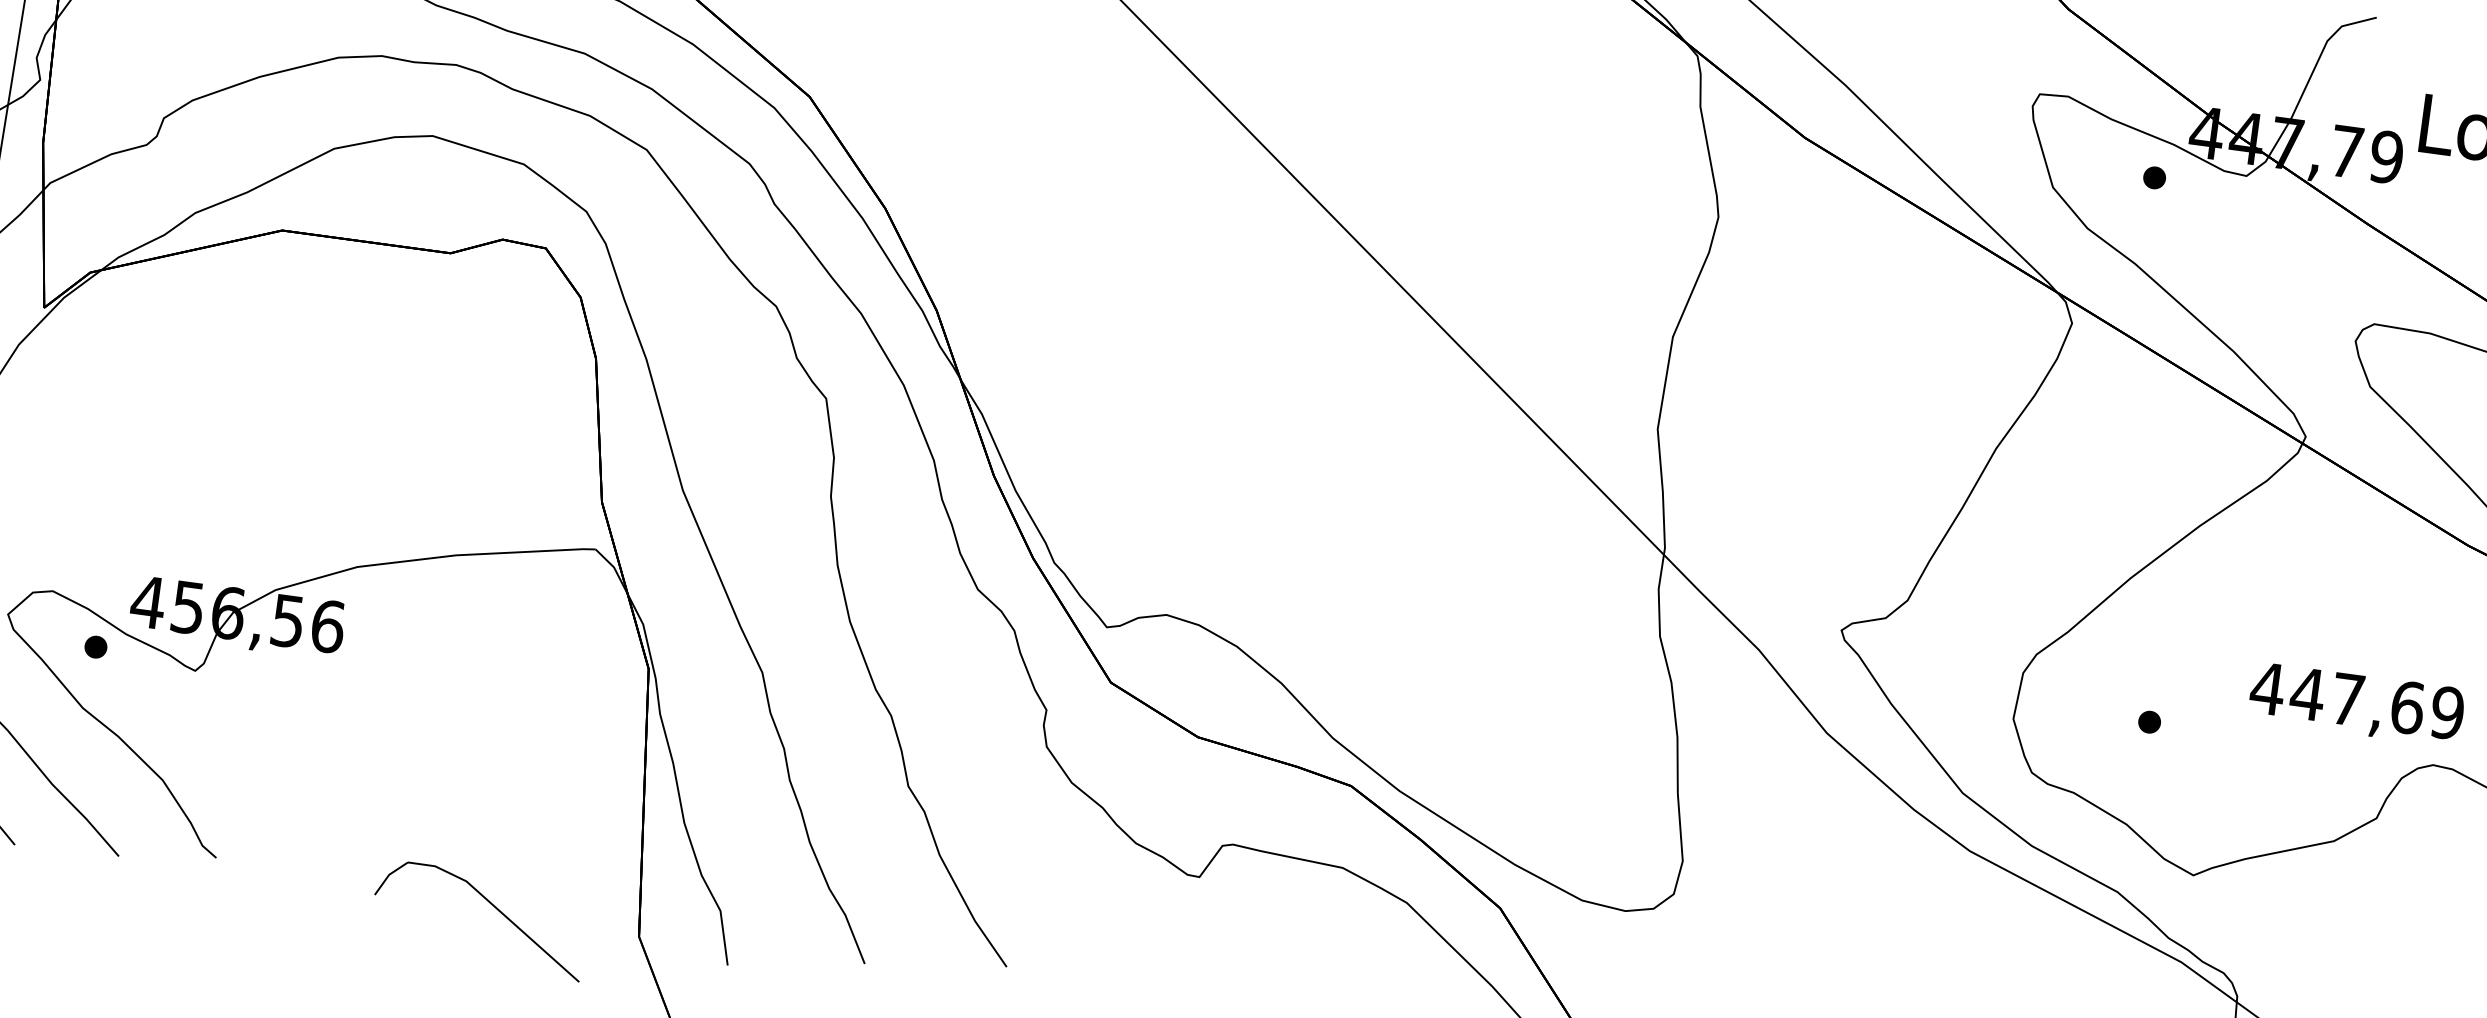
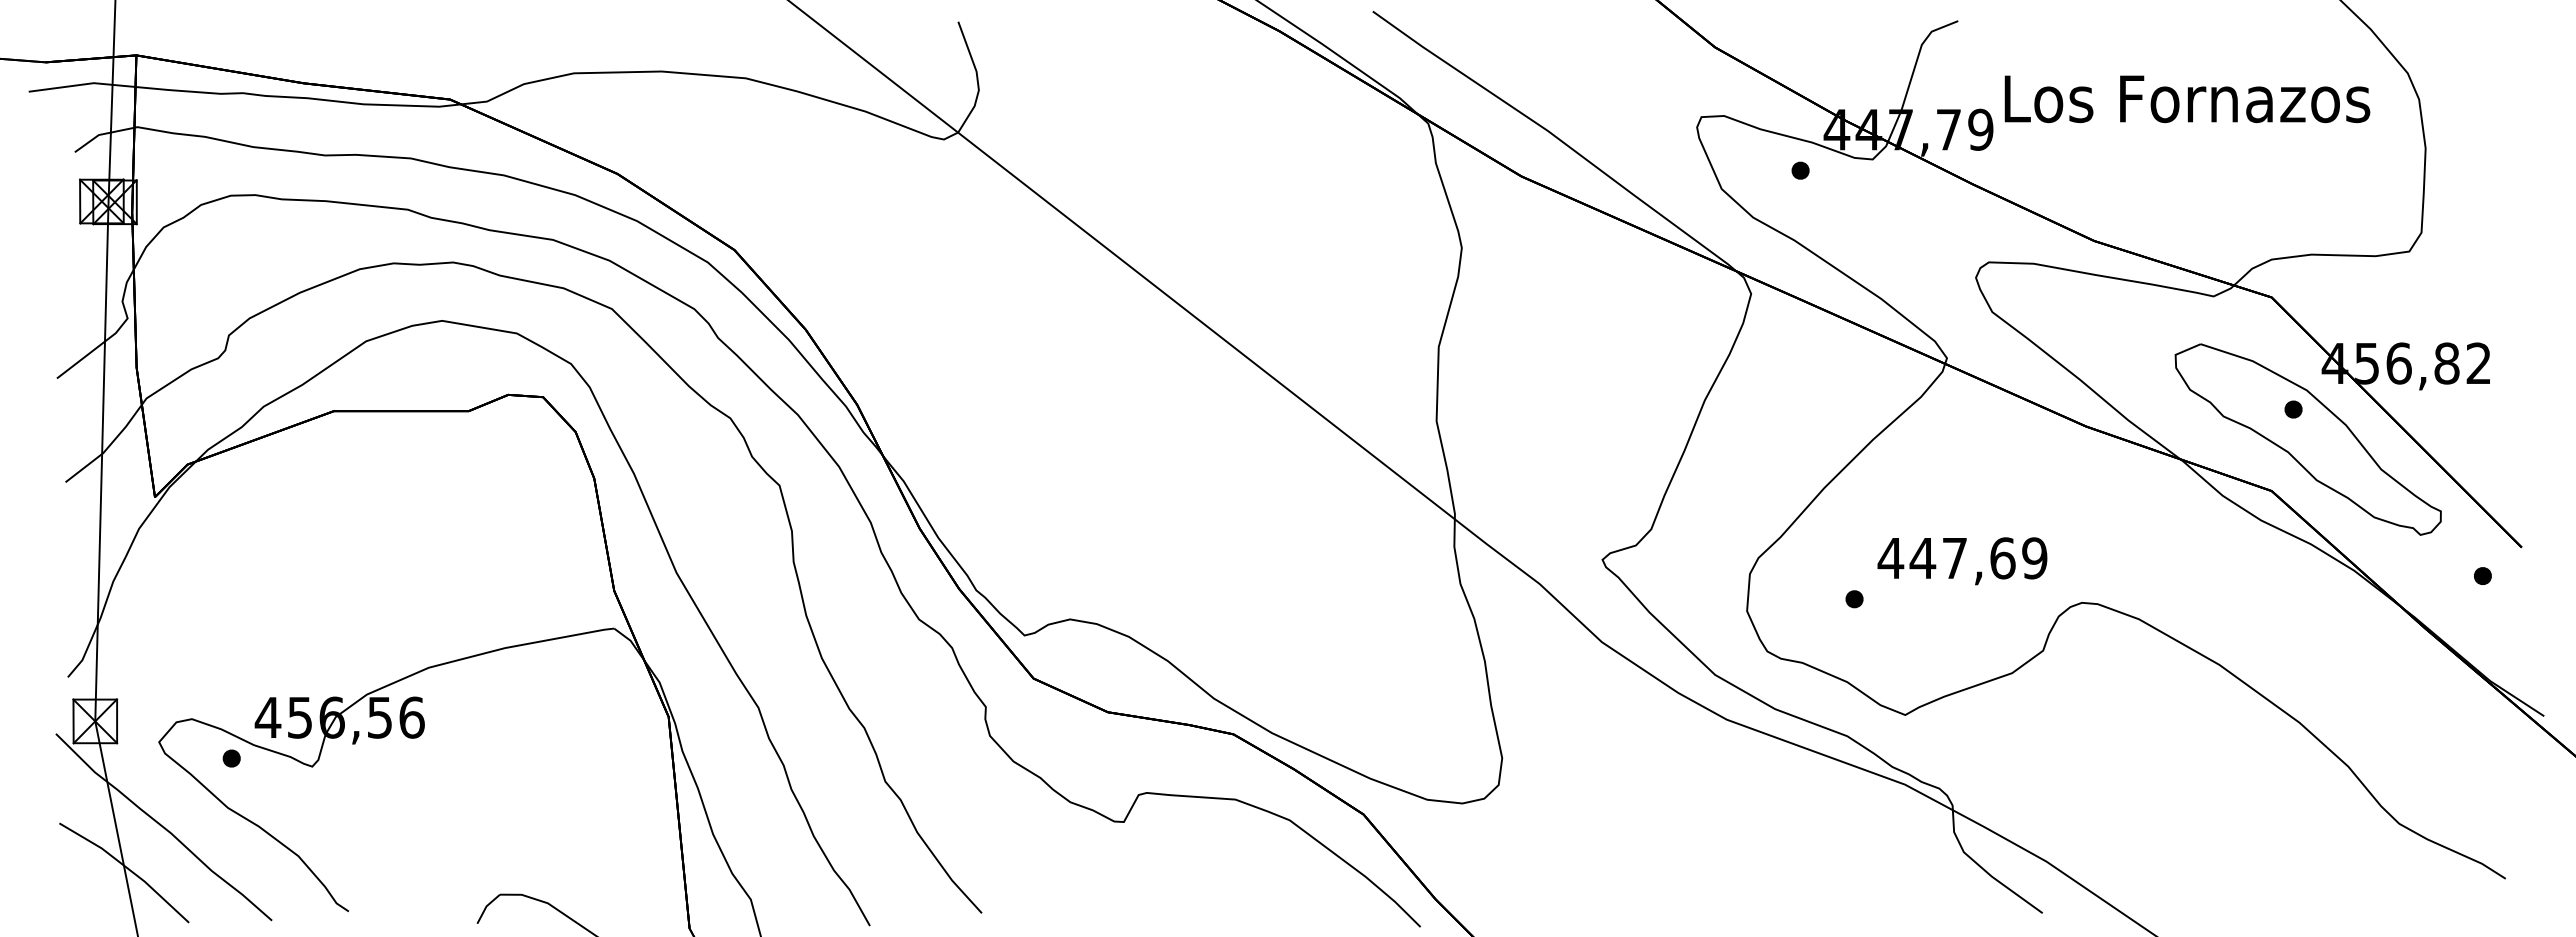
text: (2356, 704) -> (1962, 561), moved

